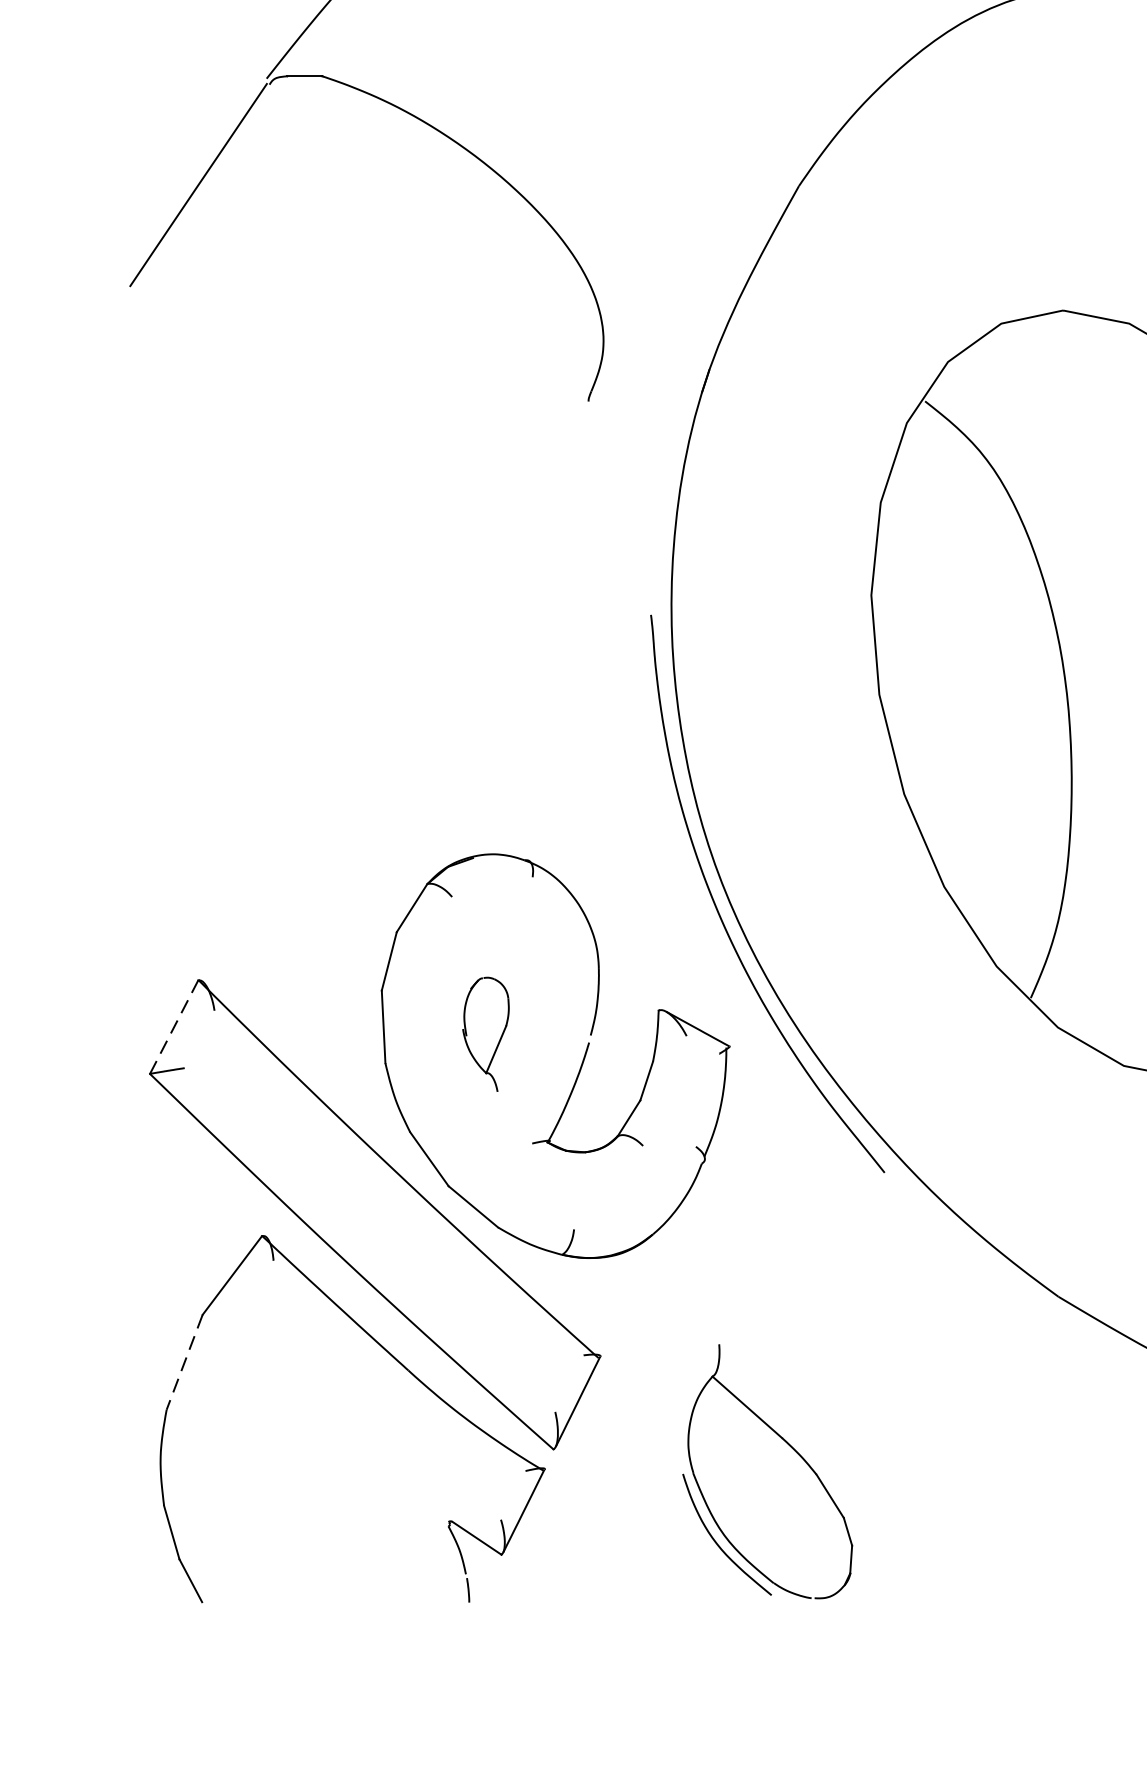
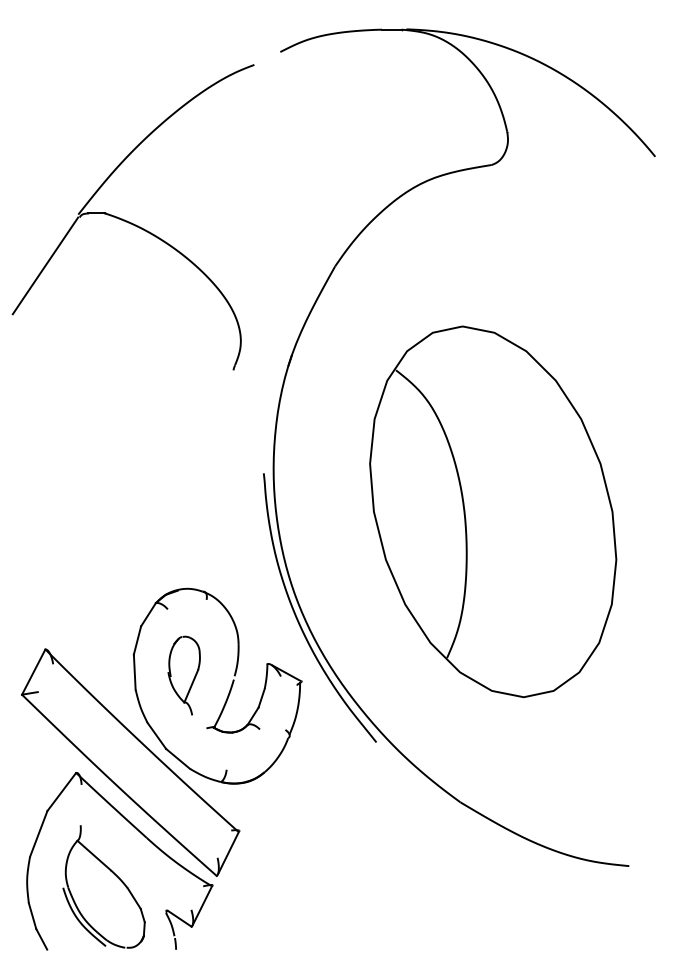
line: (173, 1025) -> (33, 671), dashed -> solid
part: (484, 1033) -> (183, 675), size x1.43
line: (184, 1363) -> (38, 834), dashed -> solid
part: (766, 1471) -> (103, 886), moved

